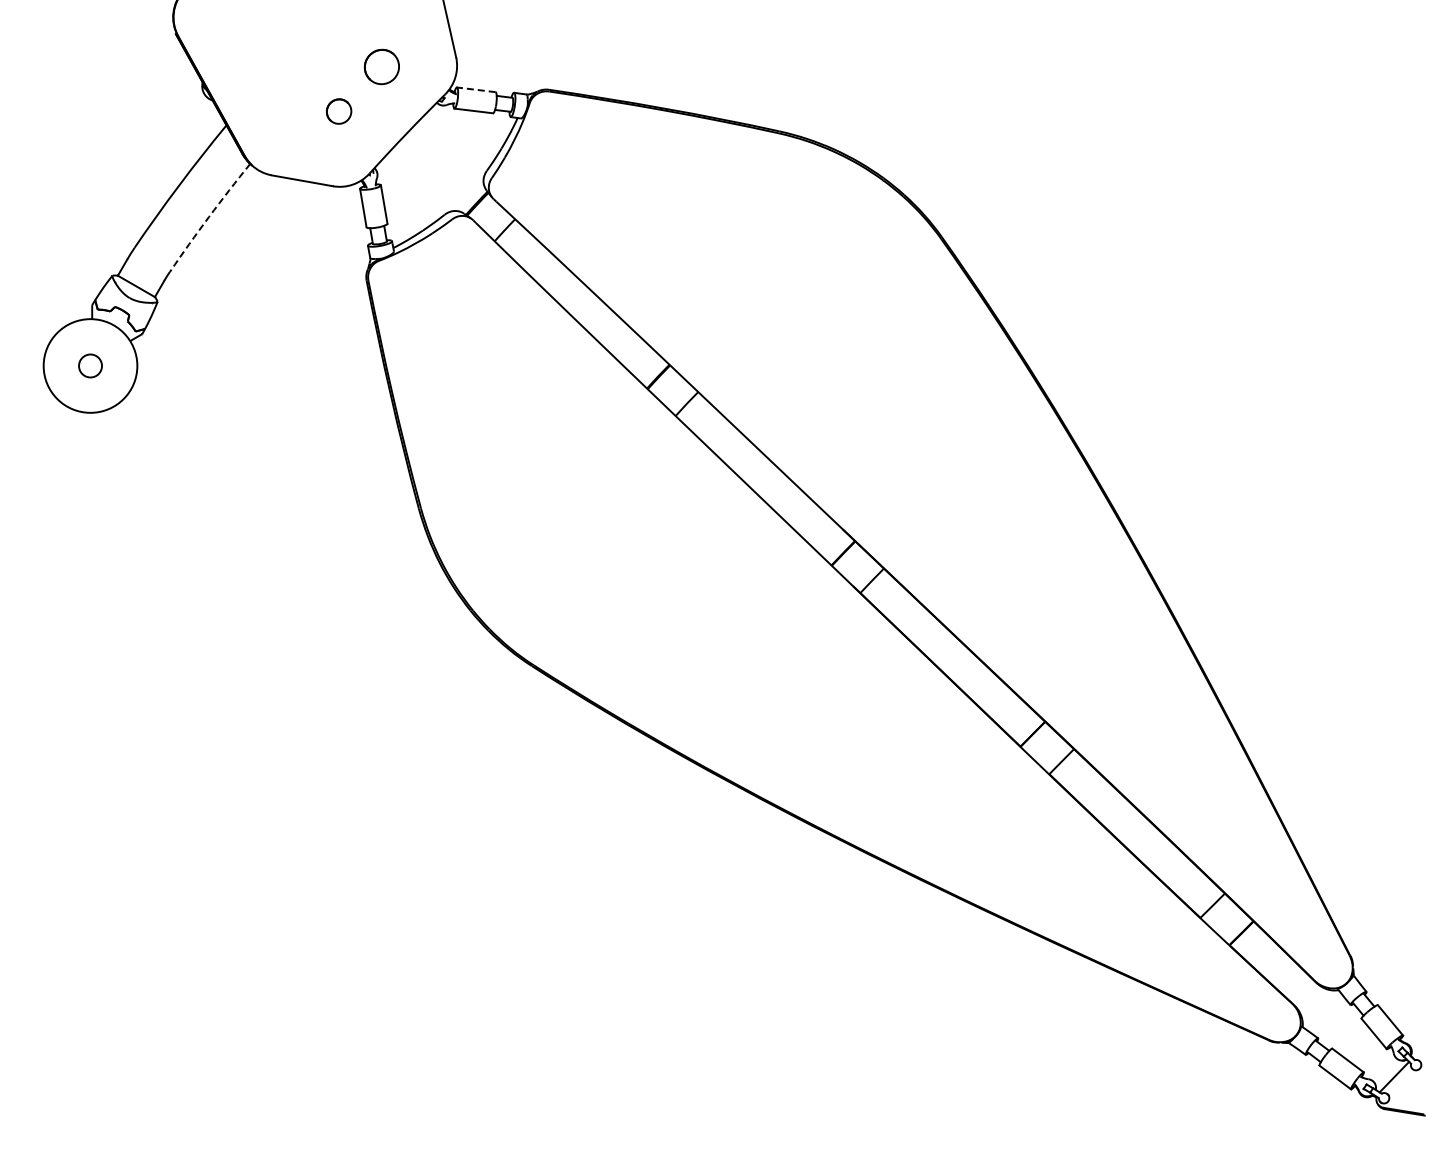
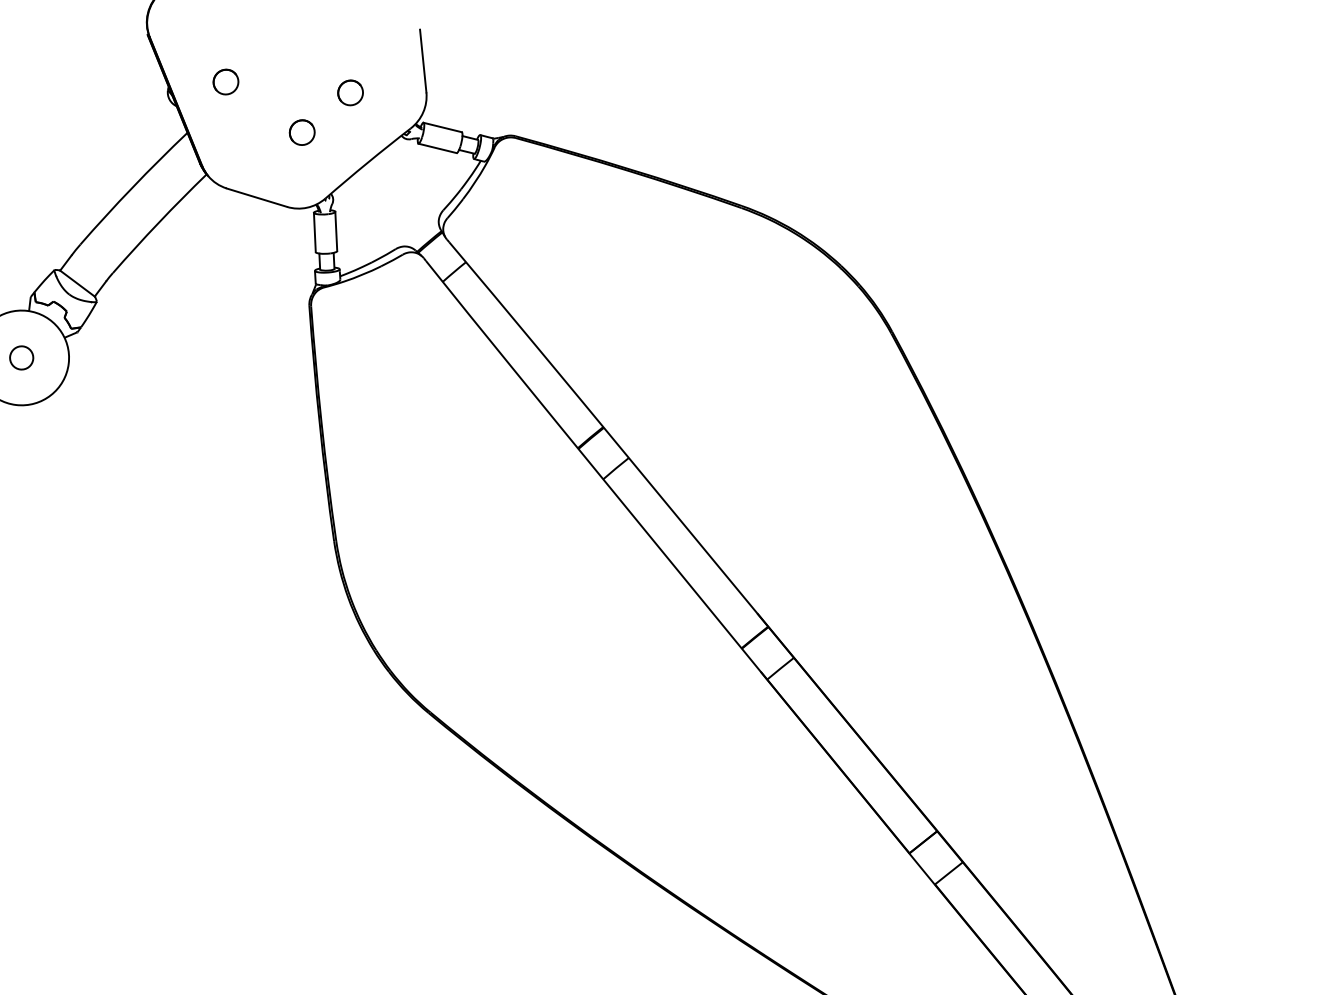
part: (381, 66) -> (350, 92), size x0.71
part: (258, 70) -> (226, 81), added
line: (475, 89) -> (441, 127), dashed -> solid
arc: (209, 217) -> (159, 223), dashed -> solid

